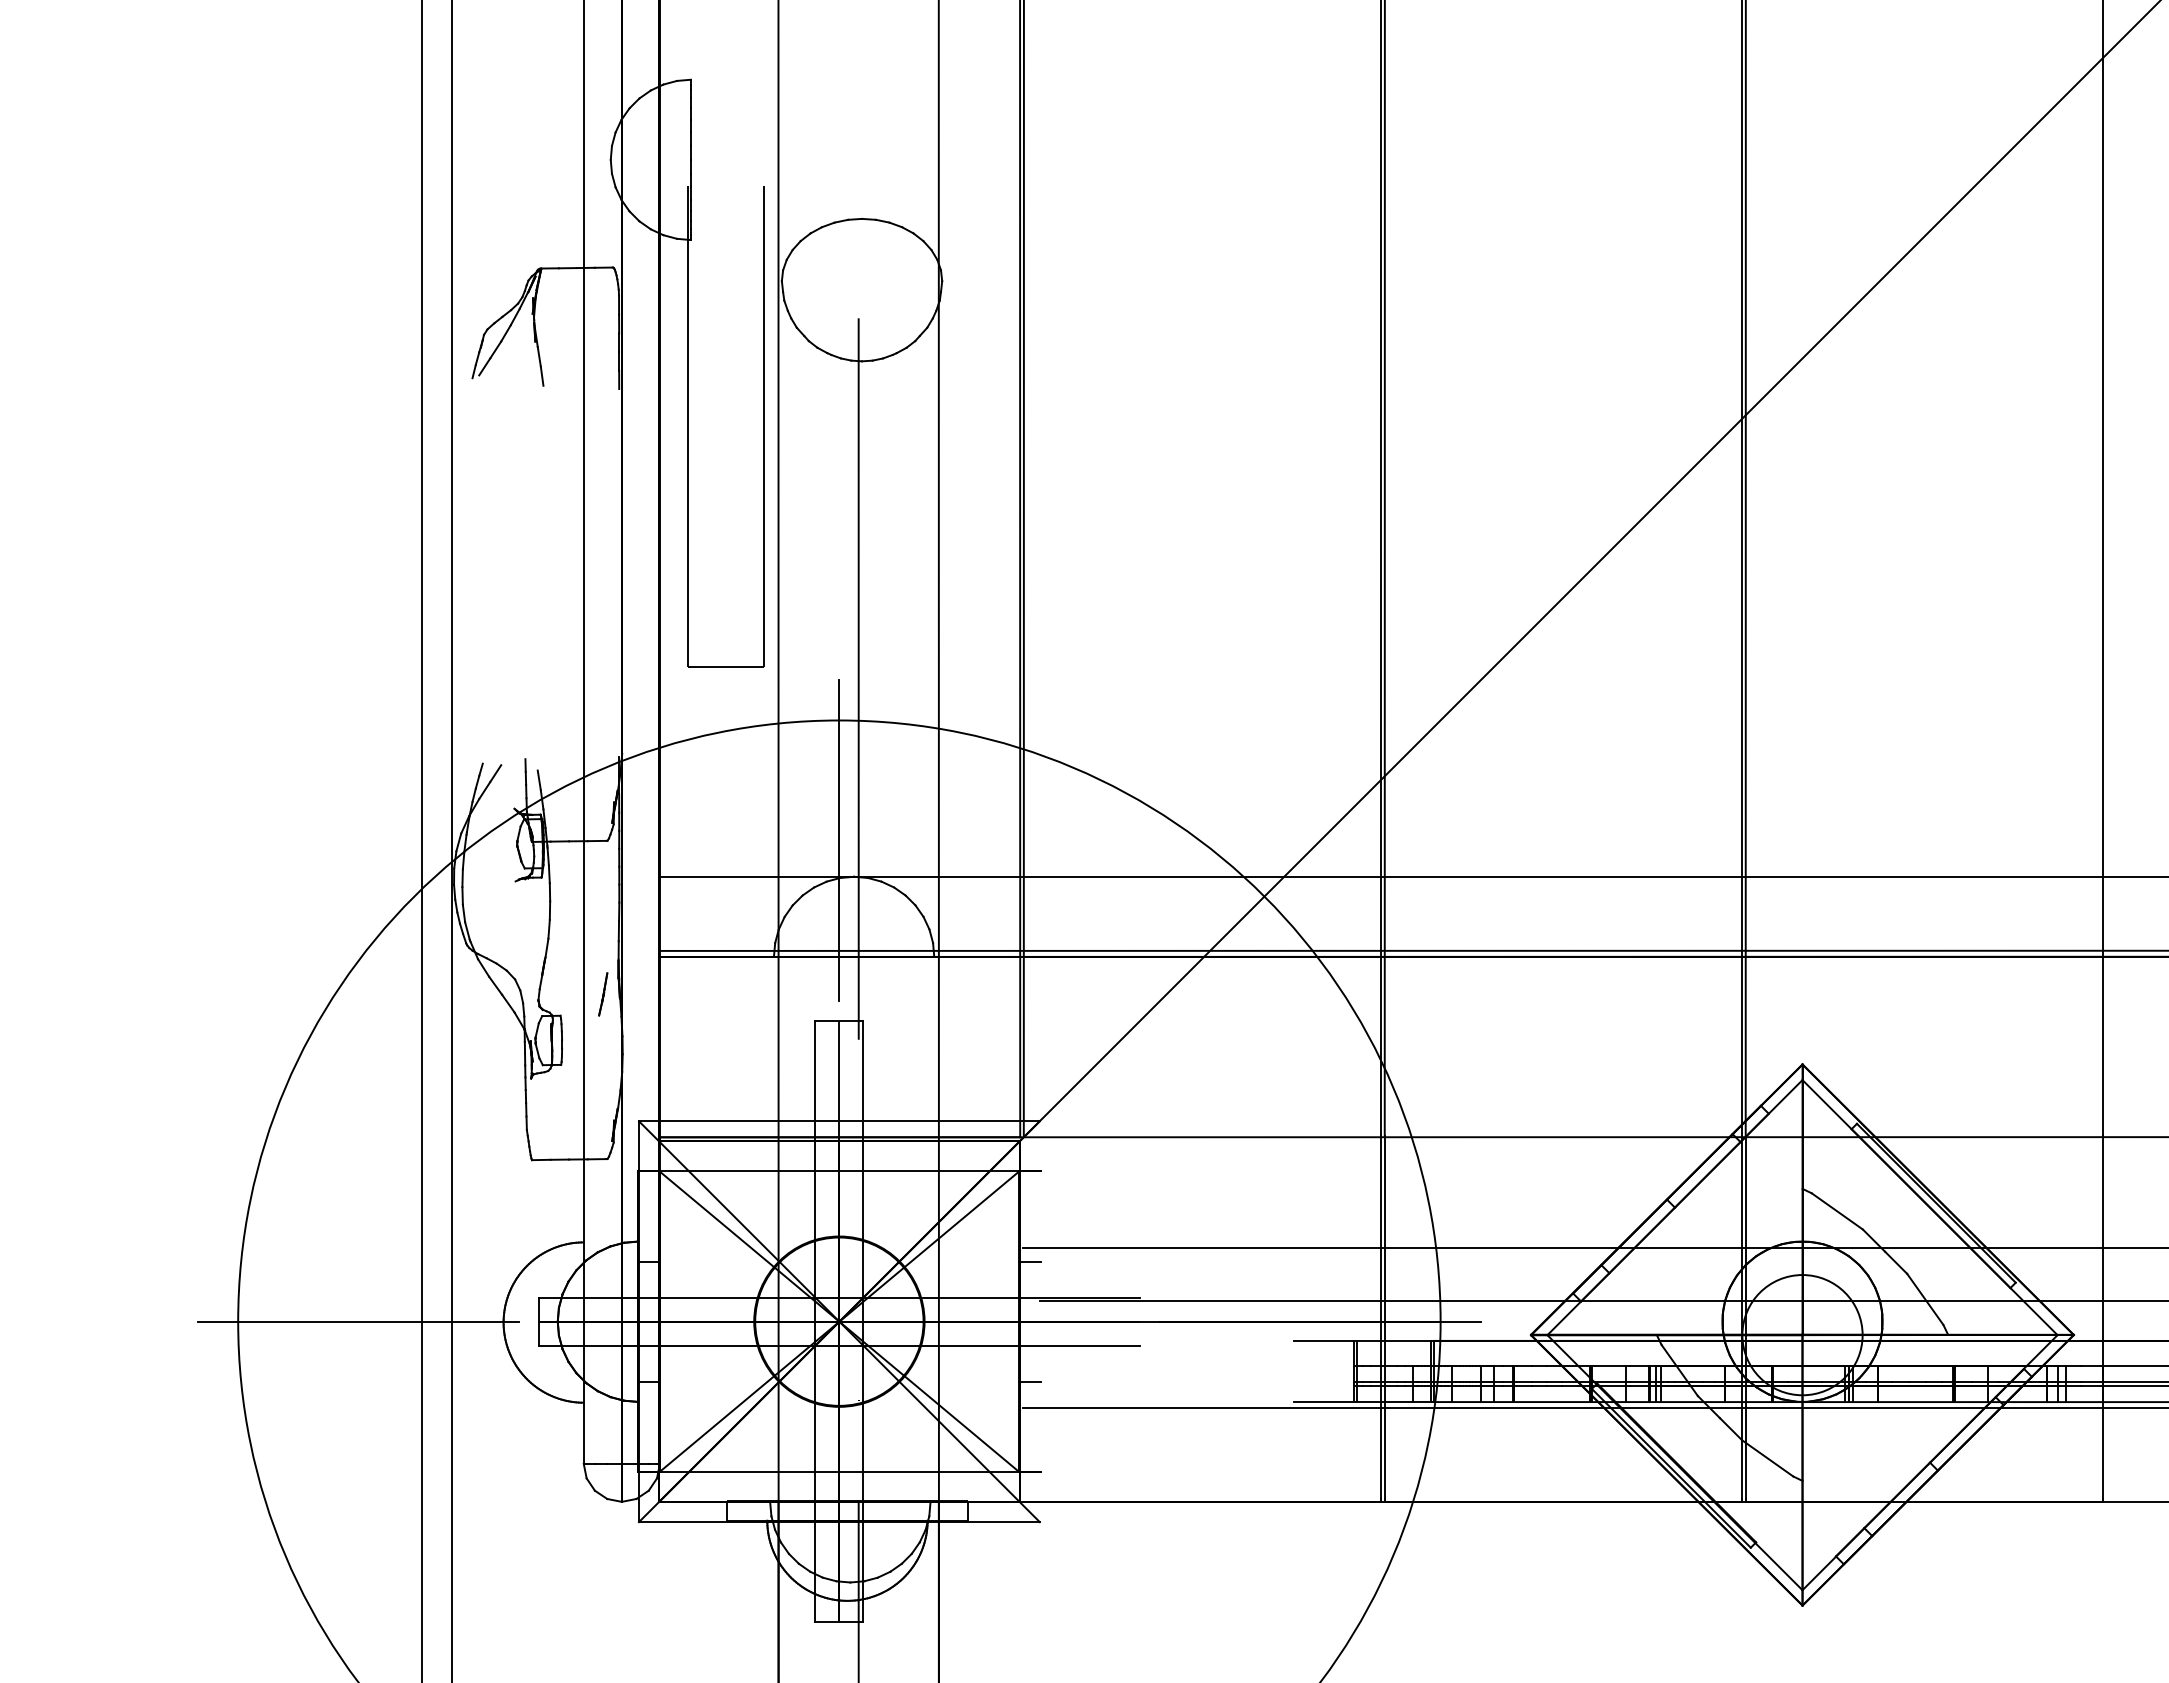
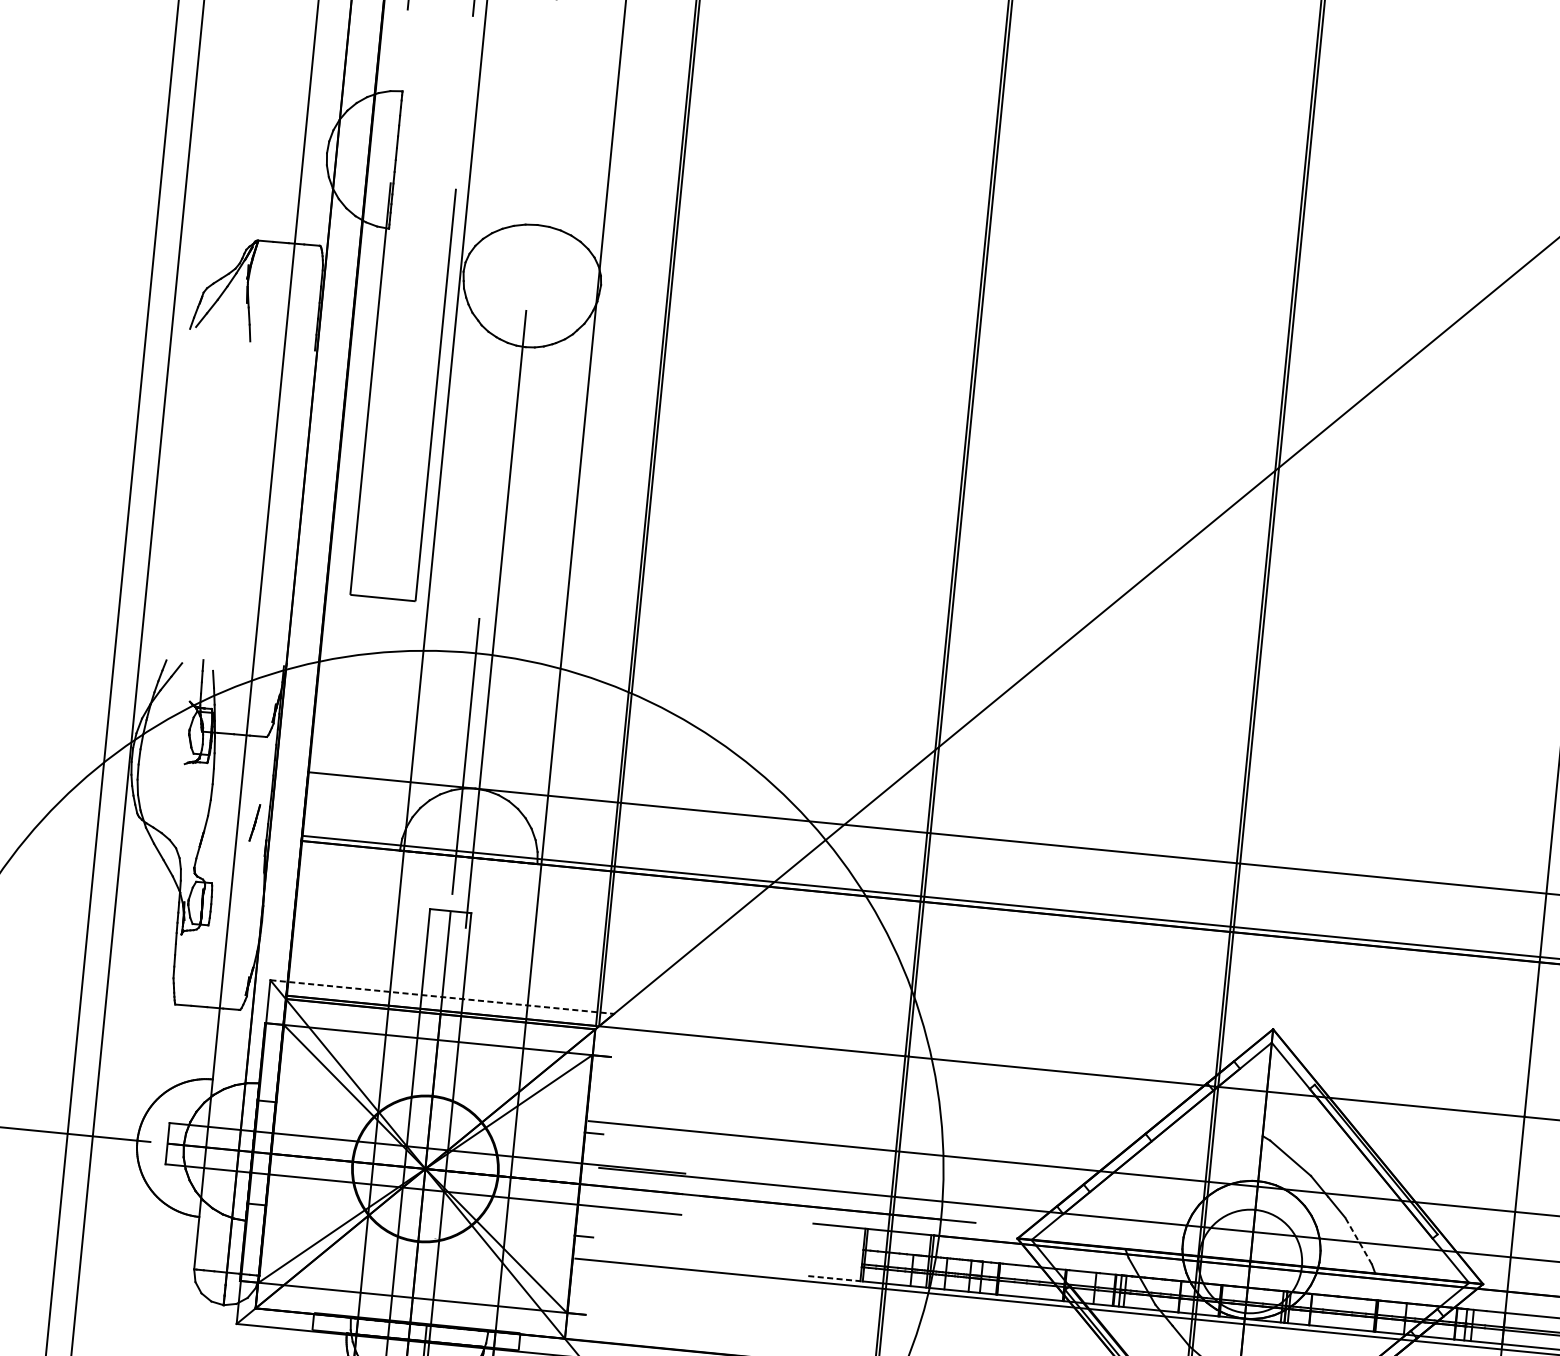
line: (603, 994) -> (255, 823), moved
line: (839, 1121) -> (442, 997), solid -> dashed
line: (1924, 1298) -> (1358, 1240), solid -> dashed
line: (1325, 1402) -> (835, 1279), solid -> dashed

